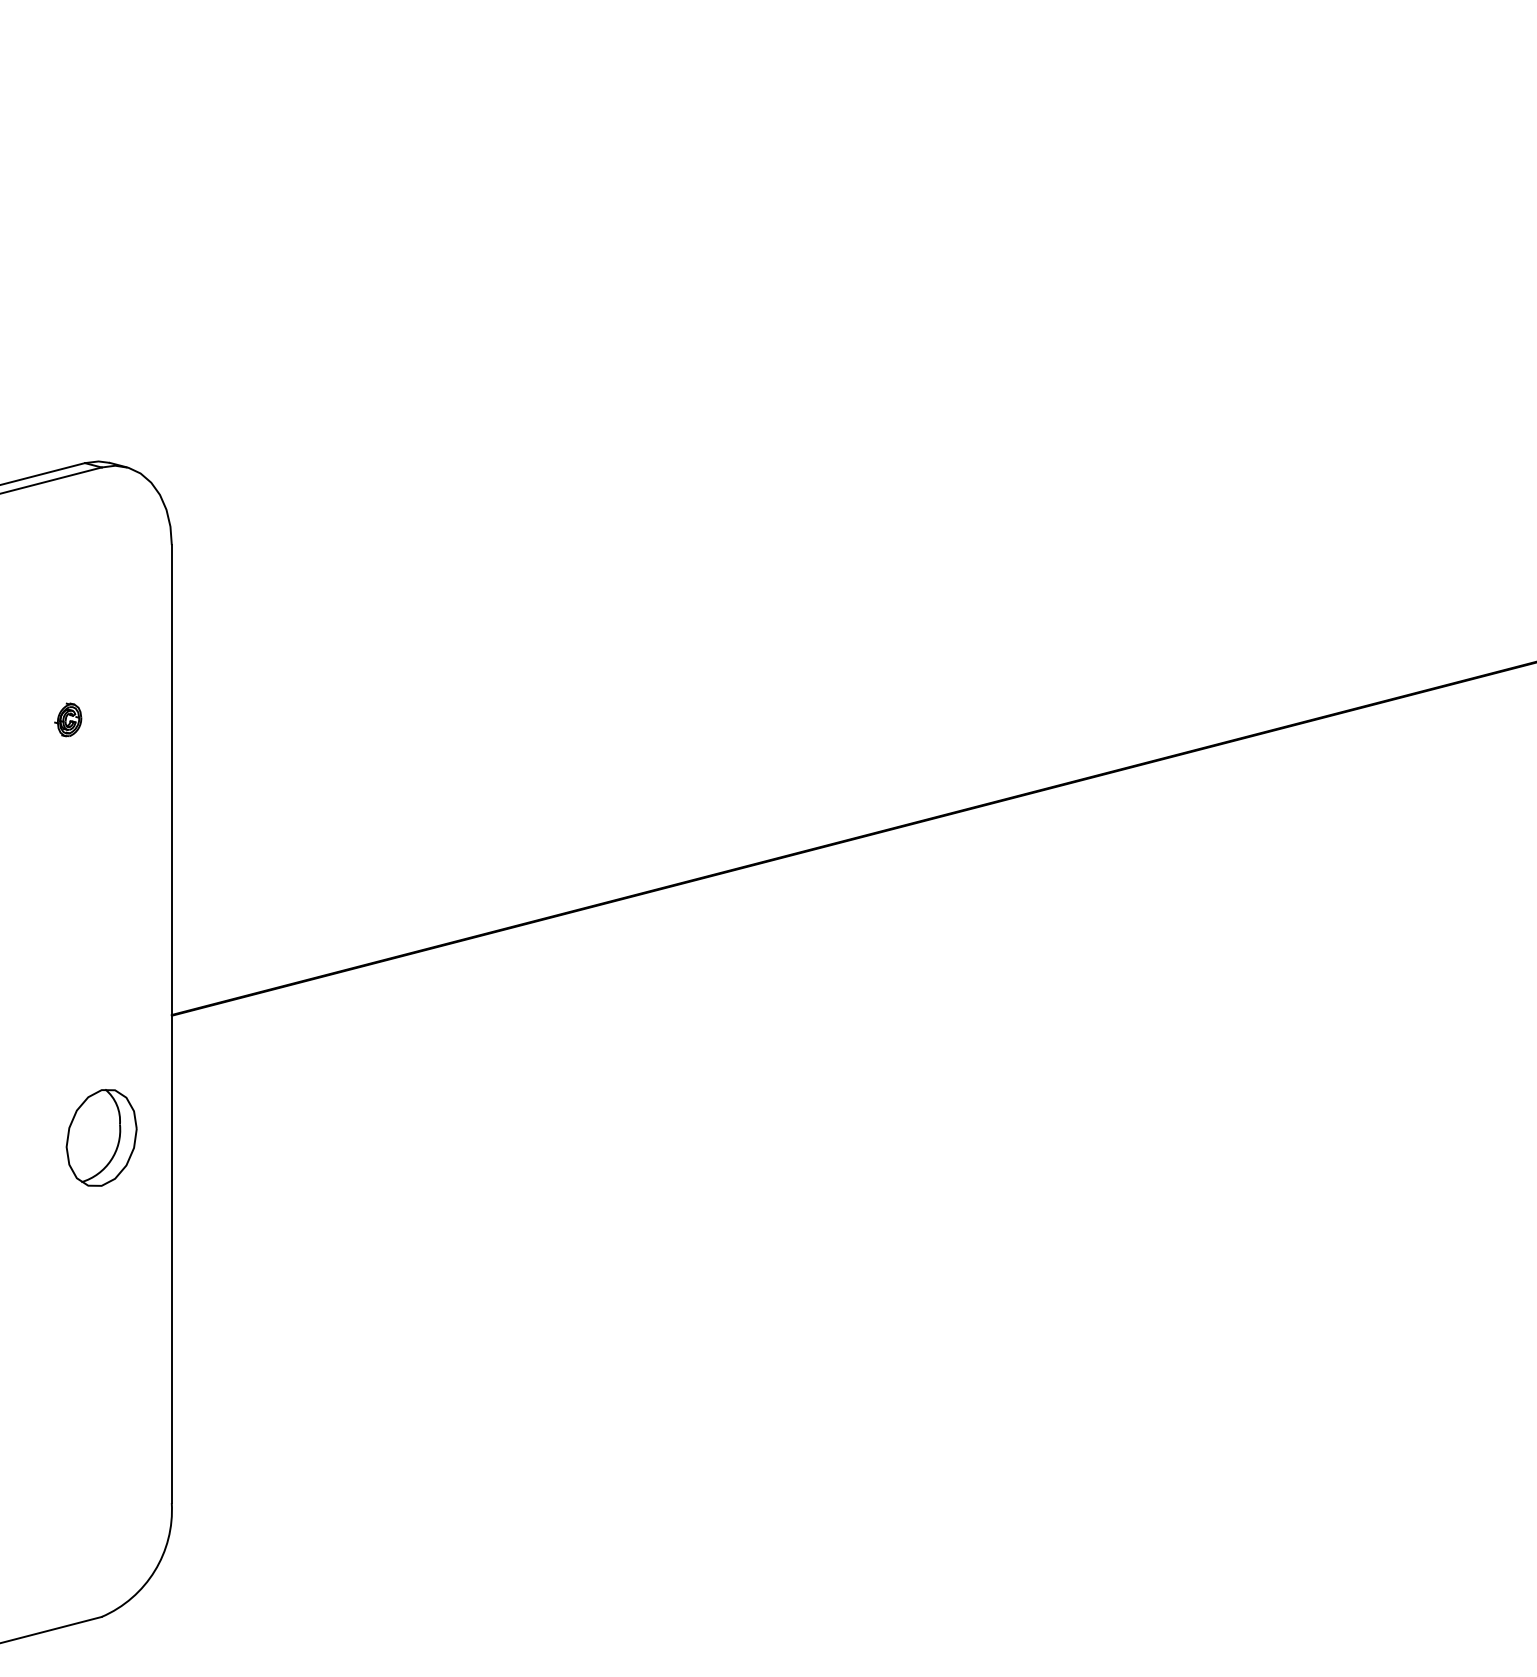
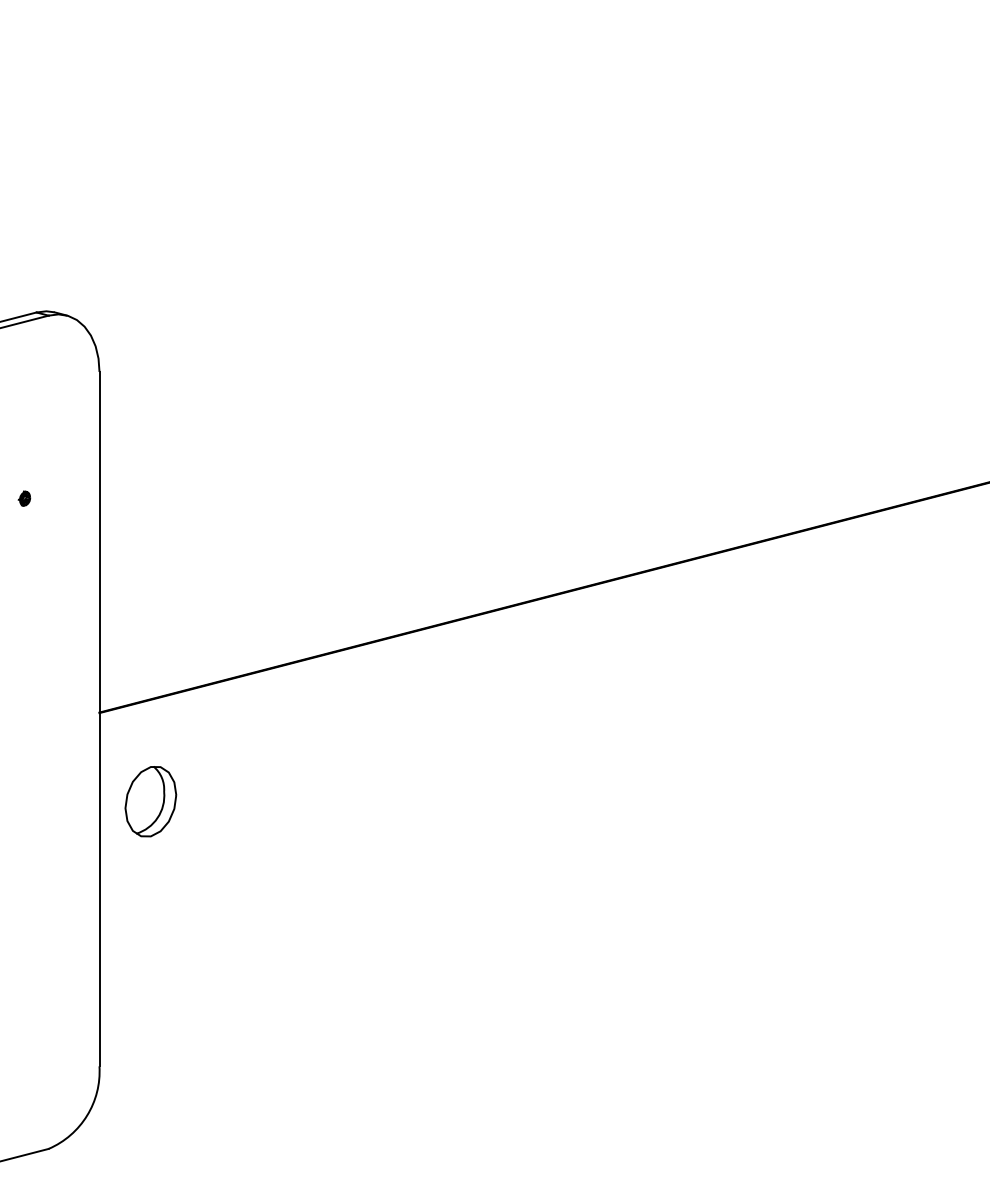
part: (68, 719) -> (24, 498), size x0.6
part: (101, 1137) -> (150, 801), moved

